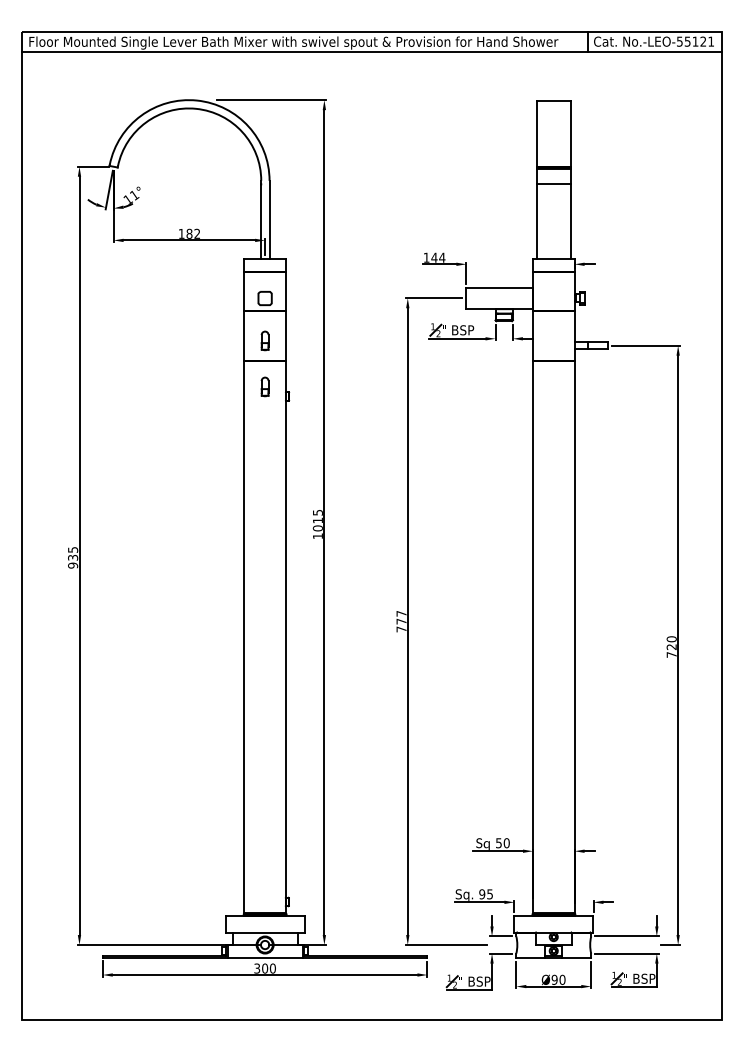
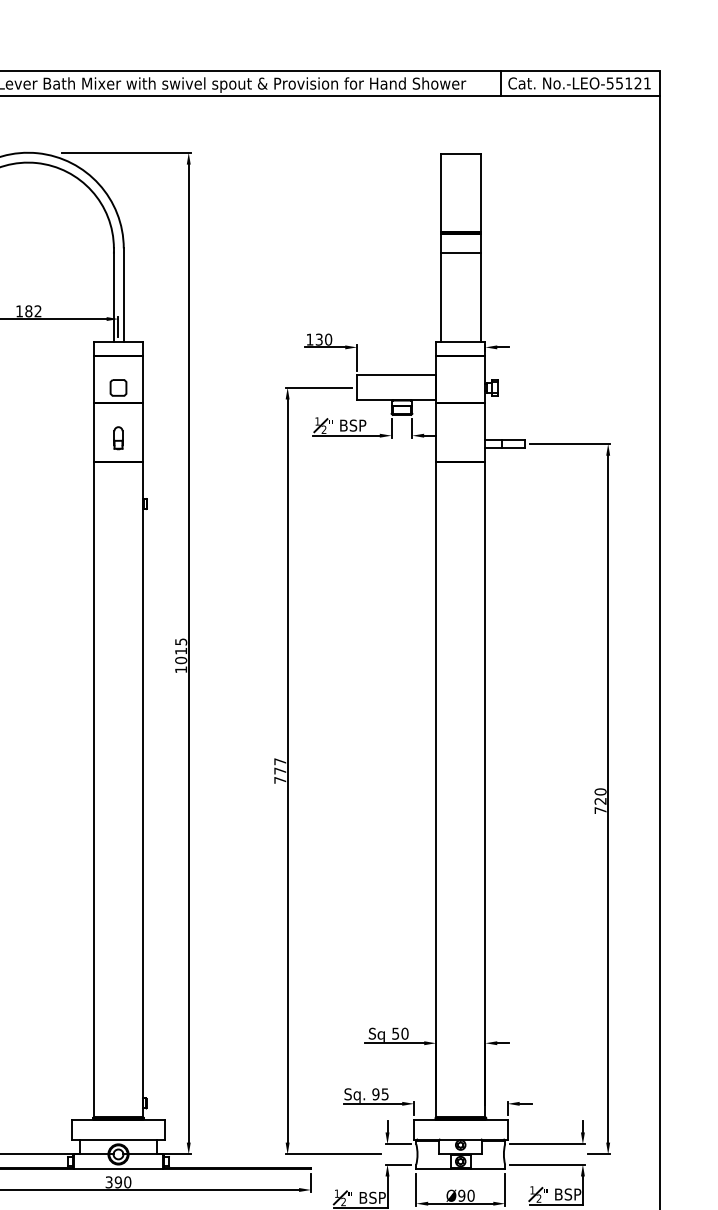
text: (438, 257) -> (324, 339), 144 -> 130
part: (264, 386) -> (117, 492), removed
text: (264, 968) -> (117, 1182), 300 -> 390

